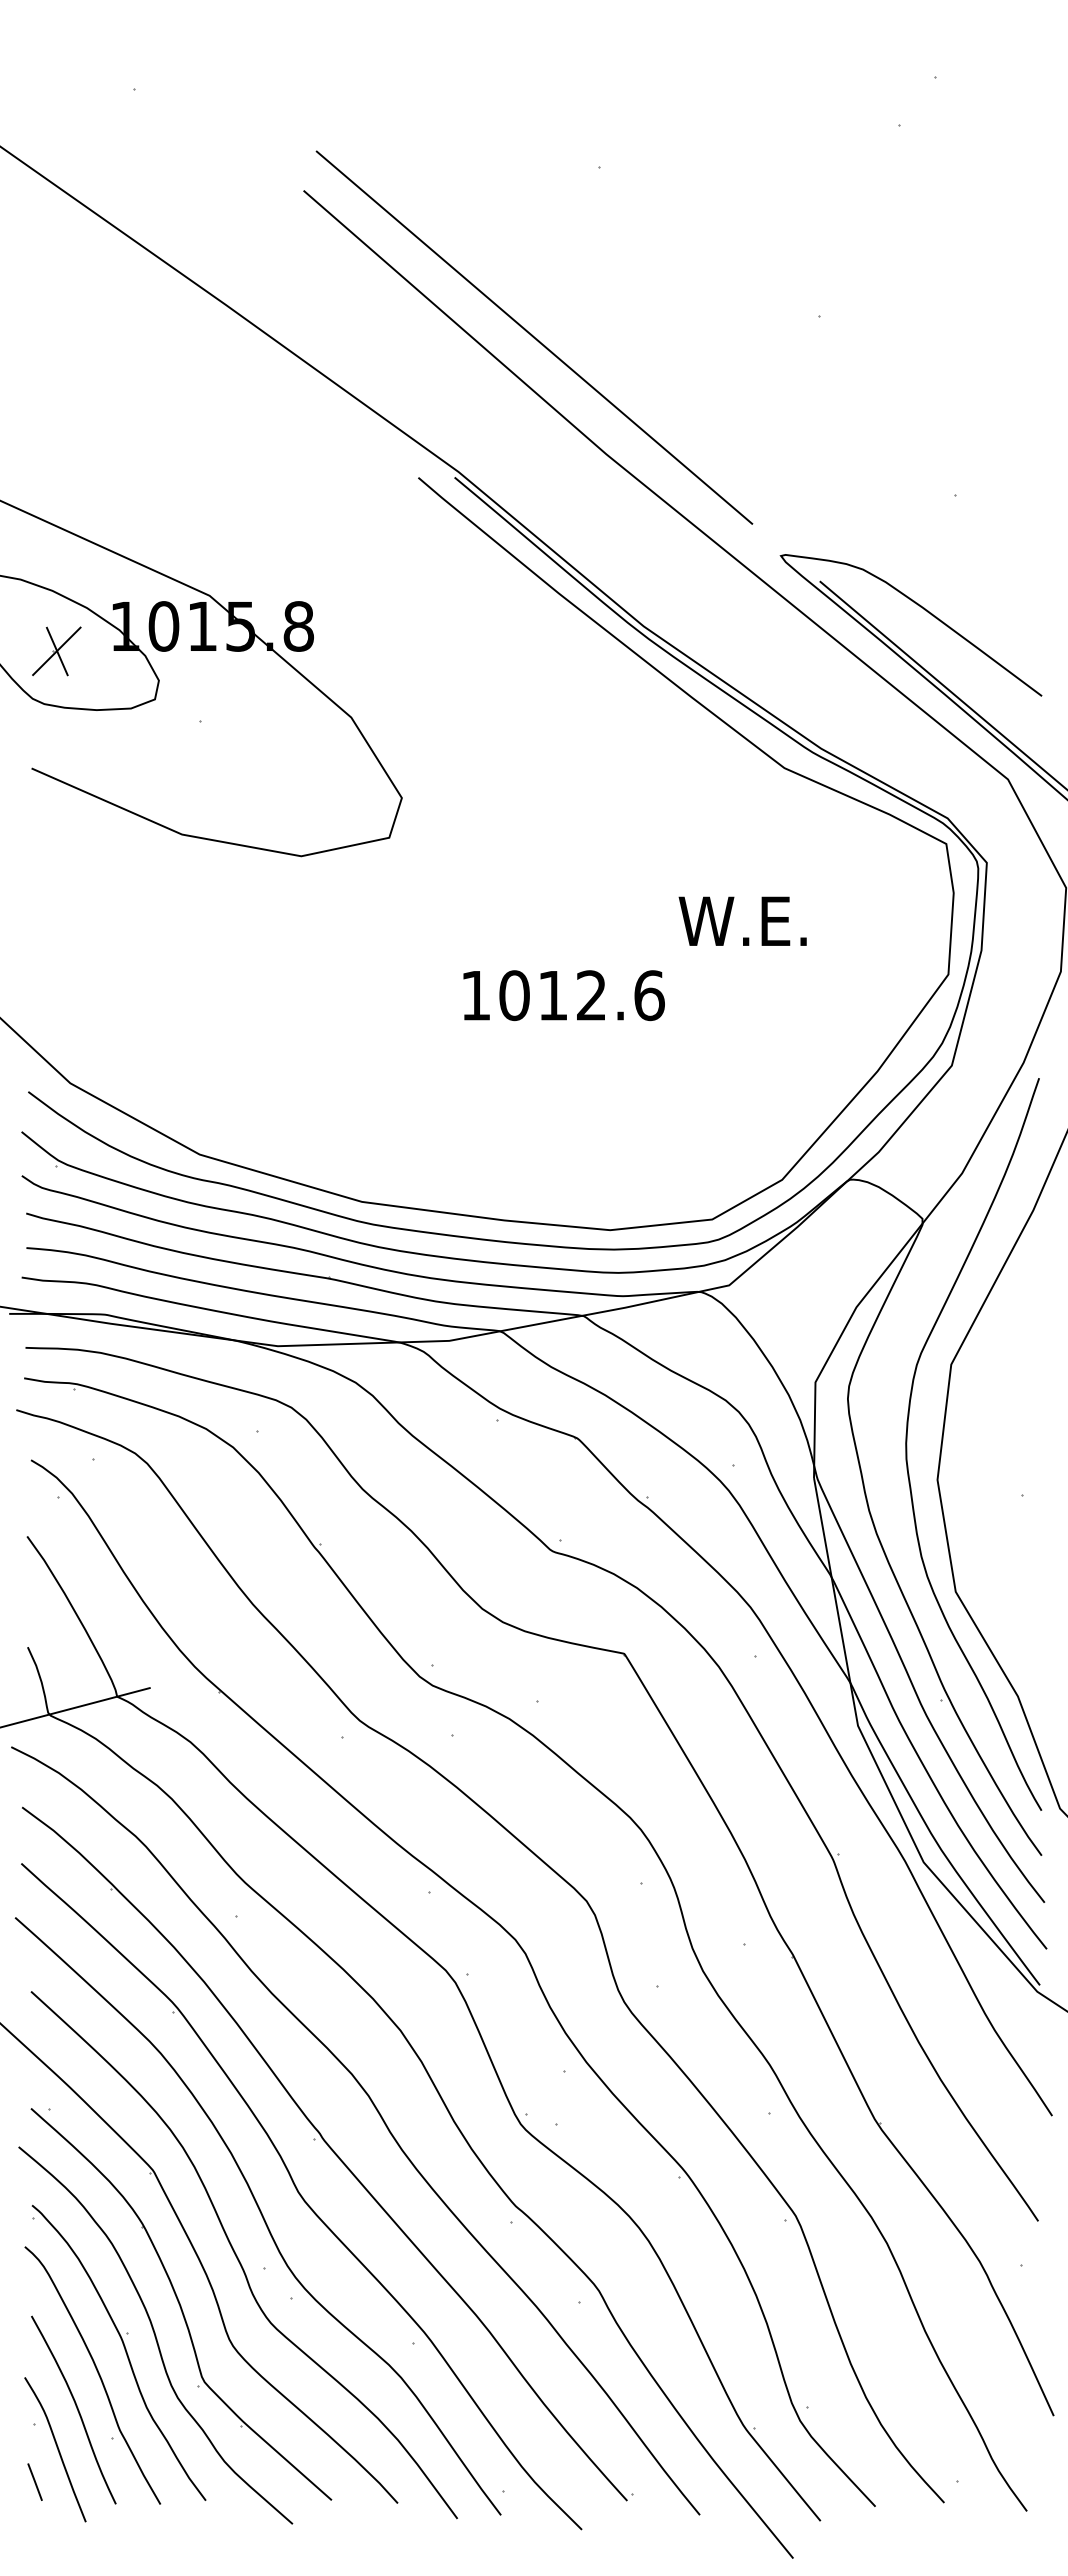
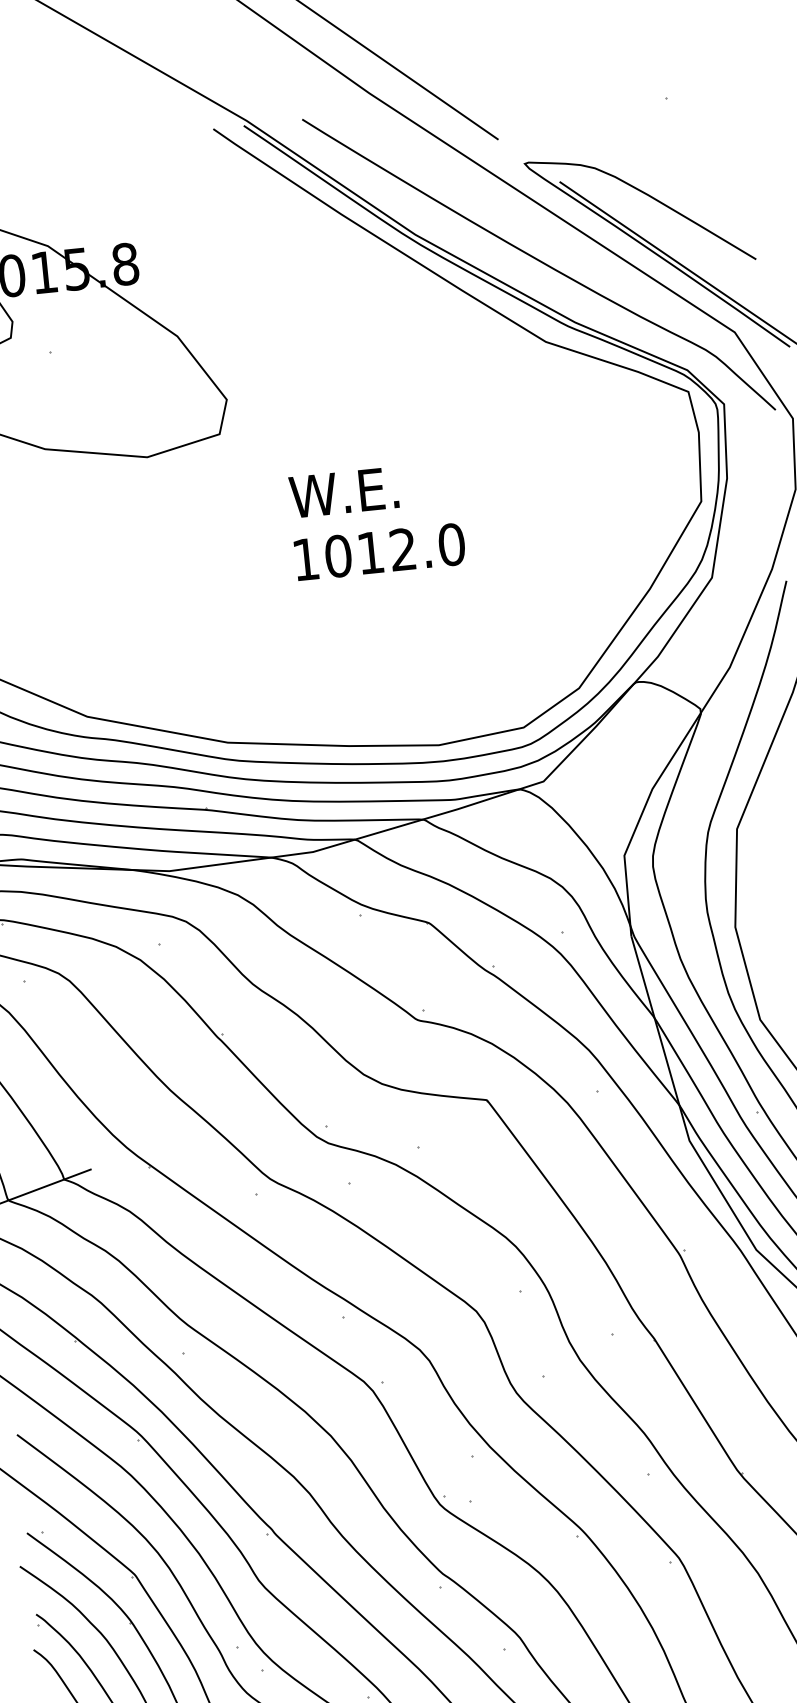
curve: (787, 673) -> (540, 262), added
text: (742, 920) -> (343, 491), moved
text: (649, 995) -> (451, 544), 1012.6 -> 1012.0

